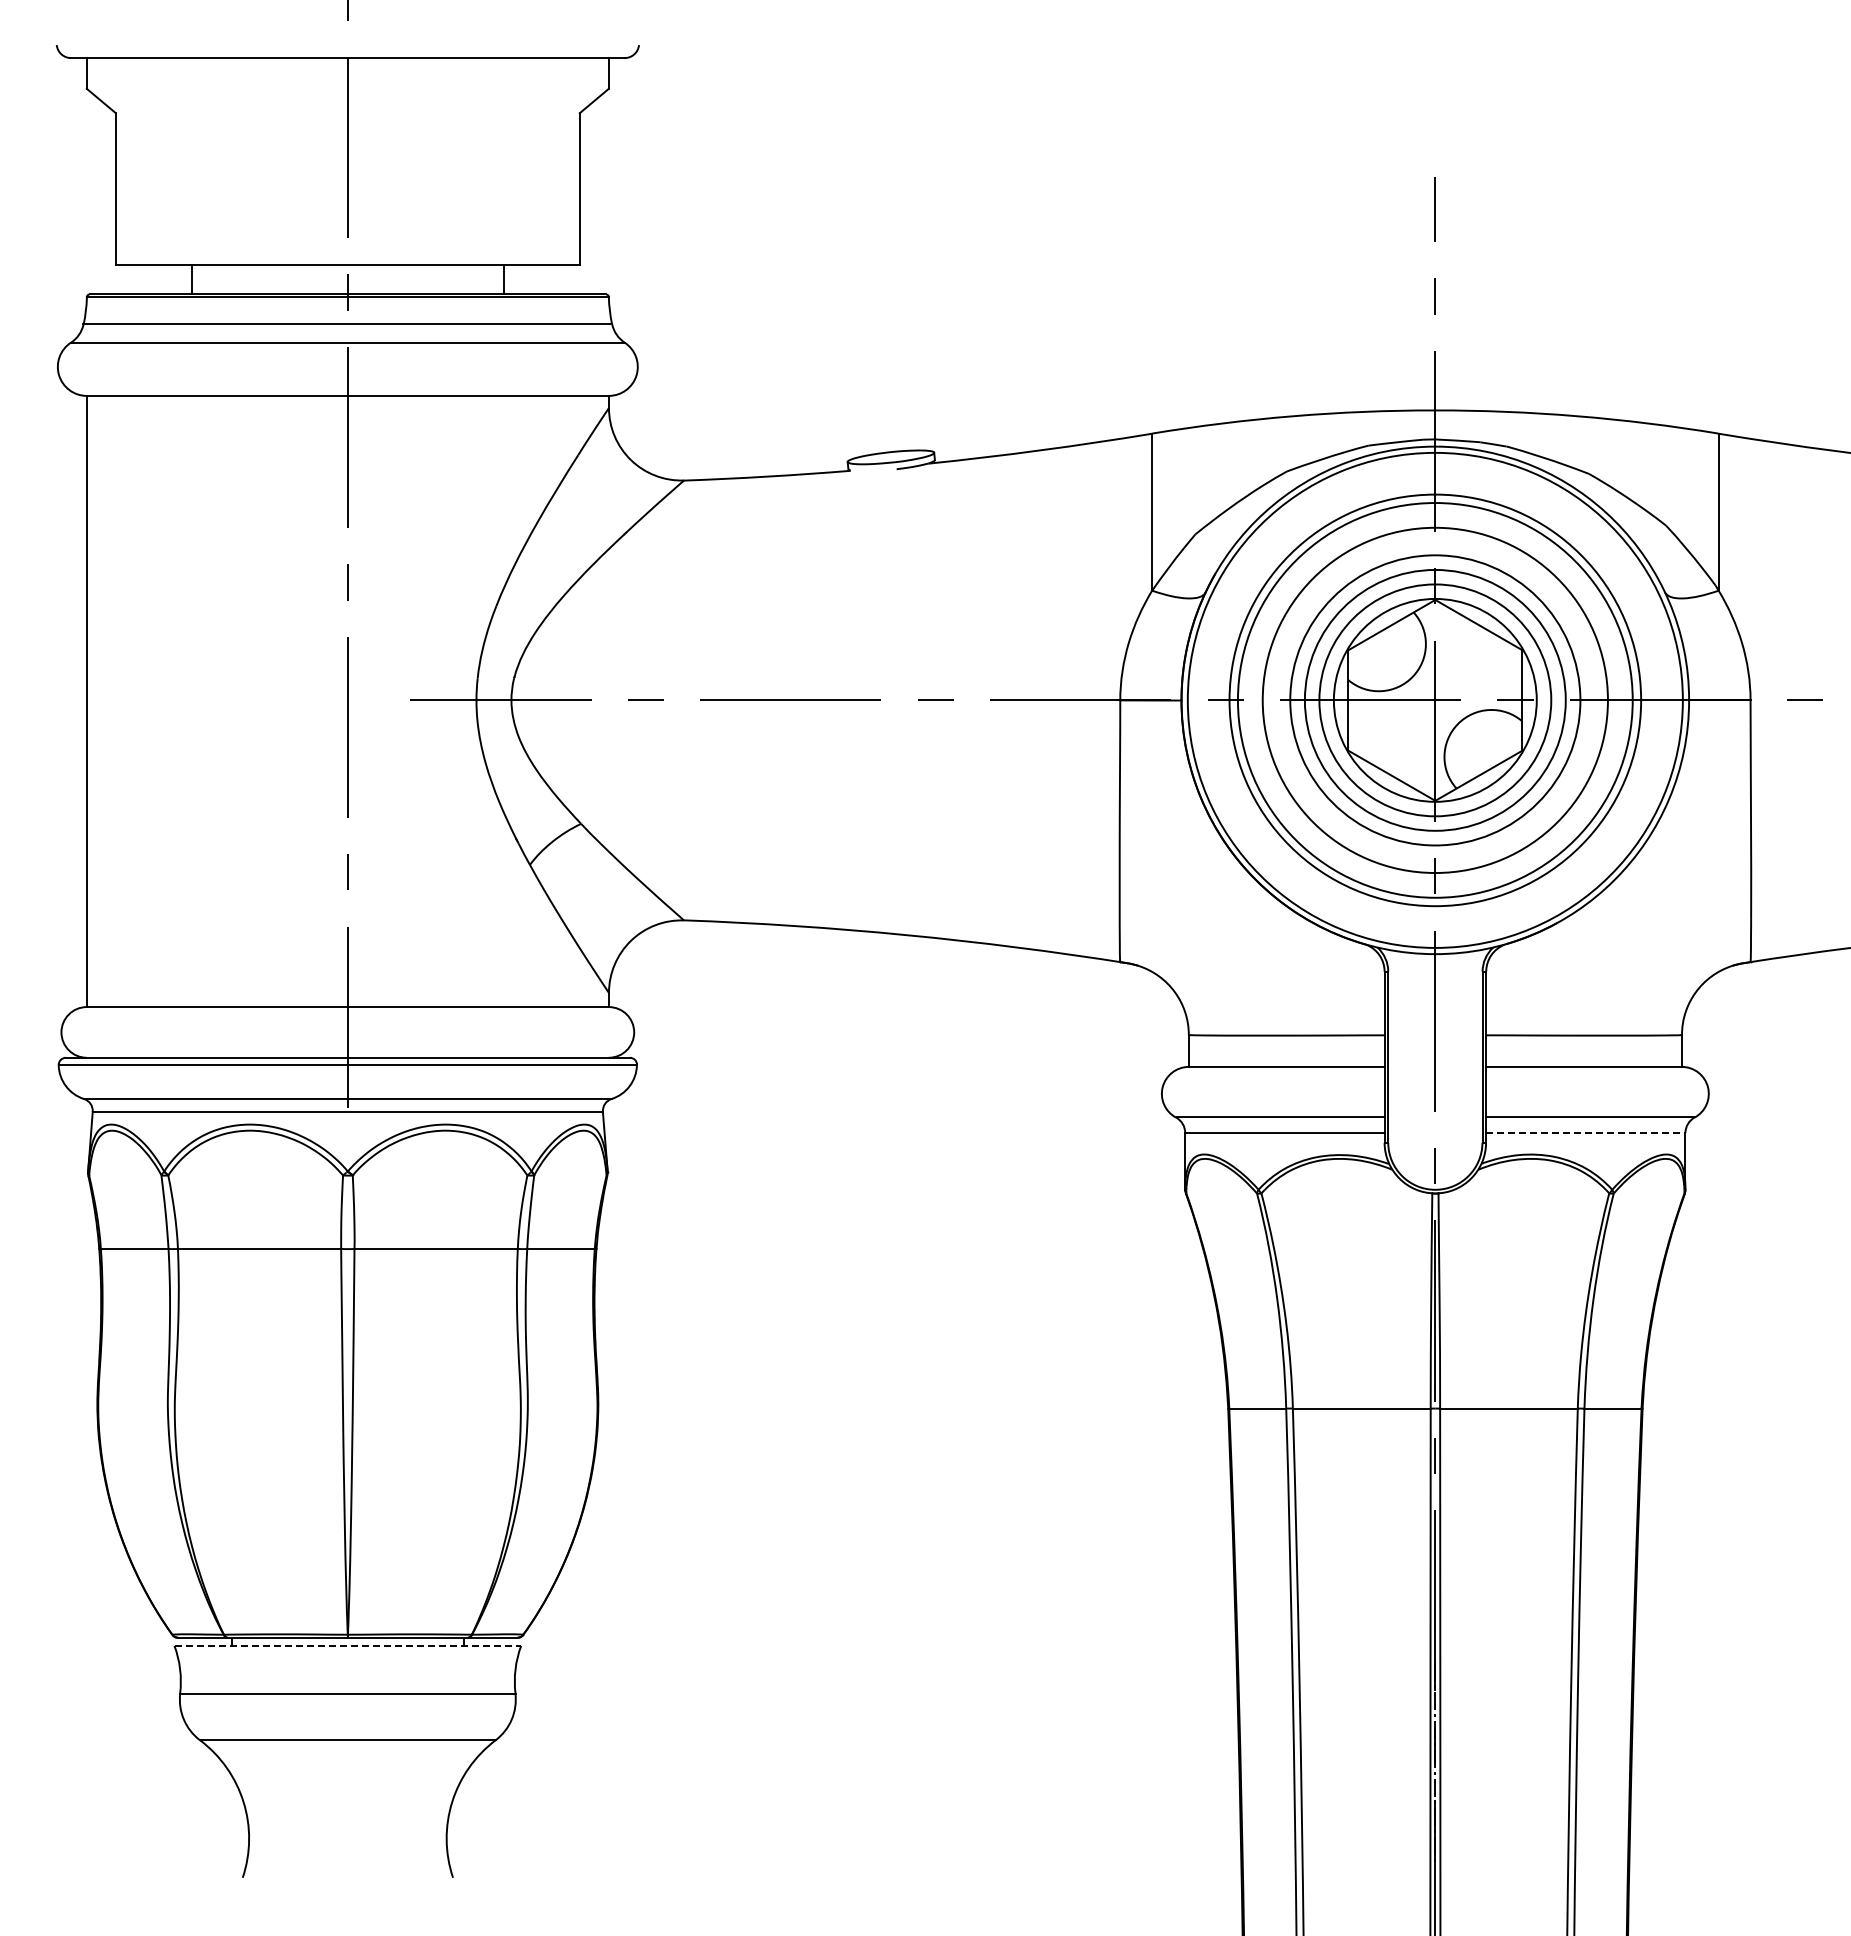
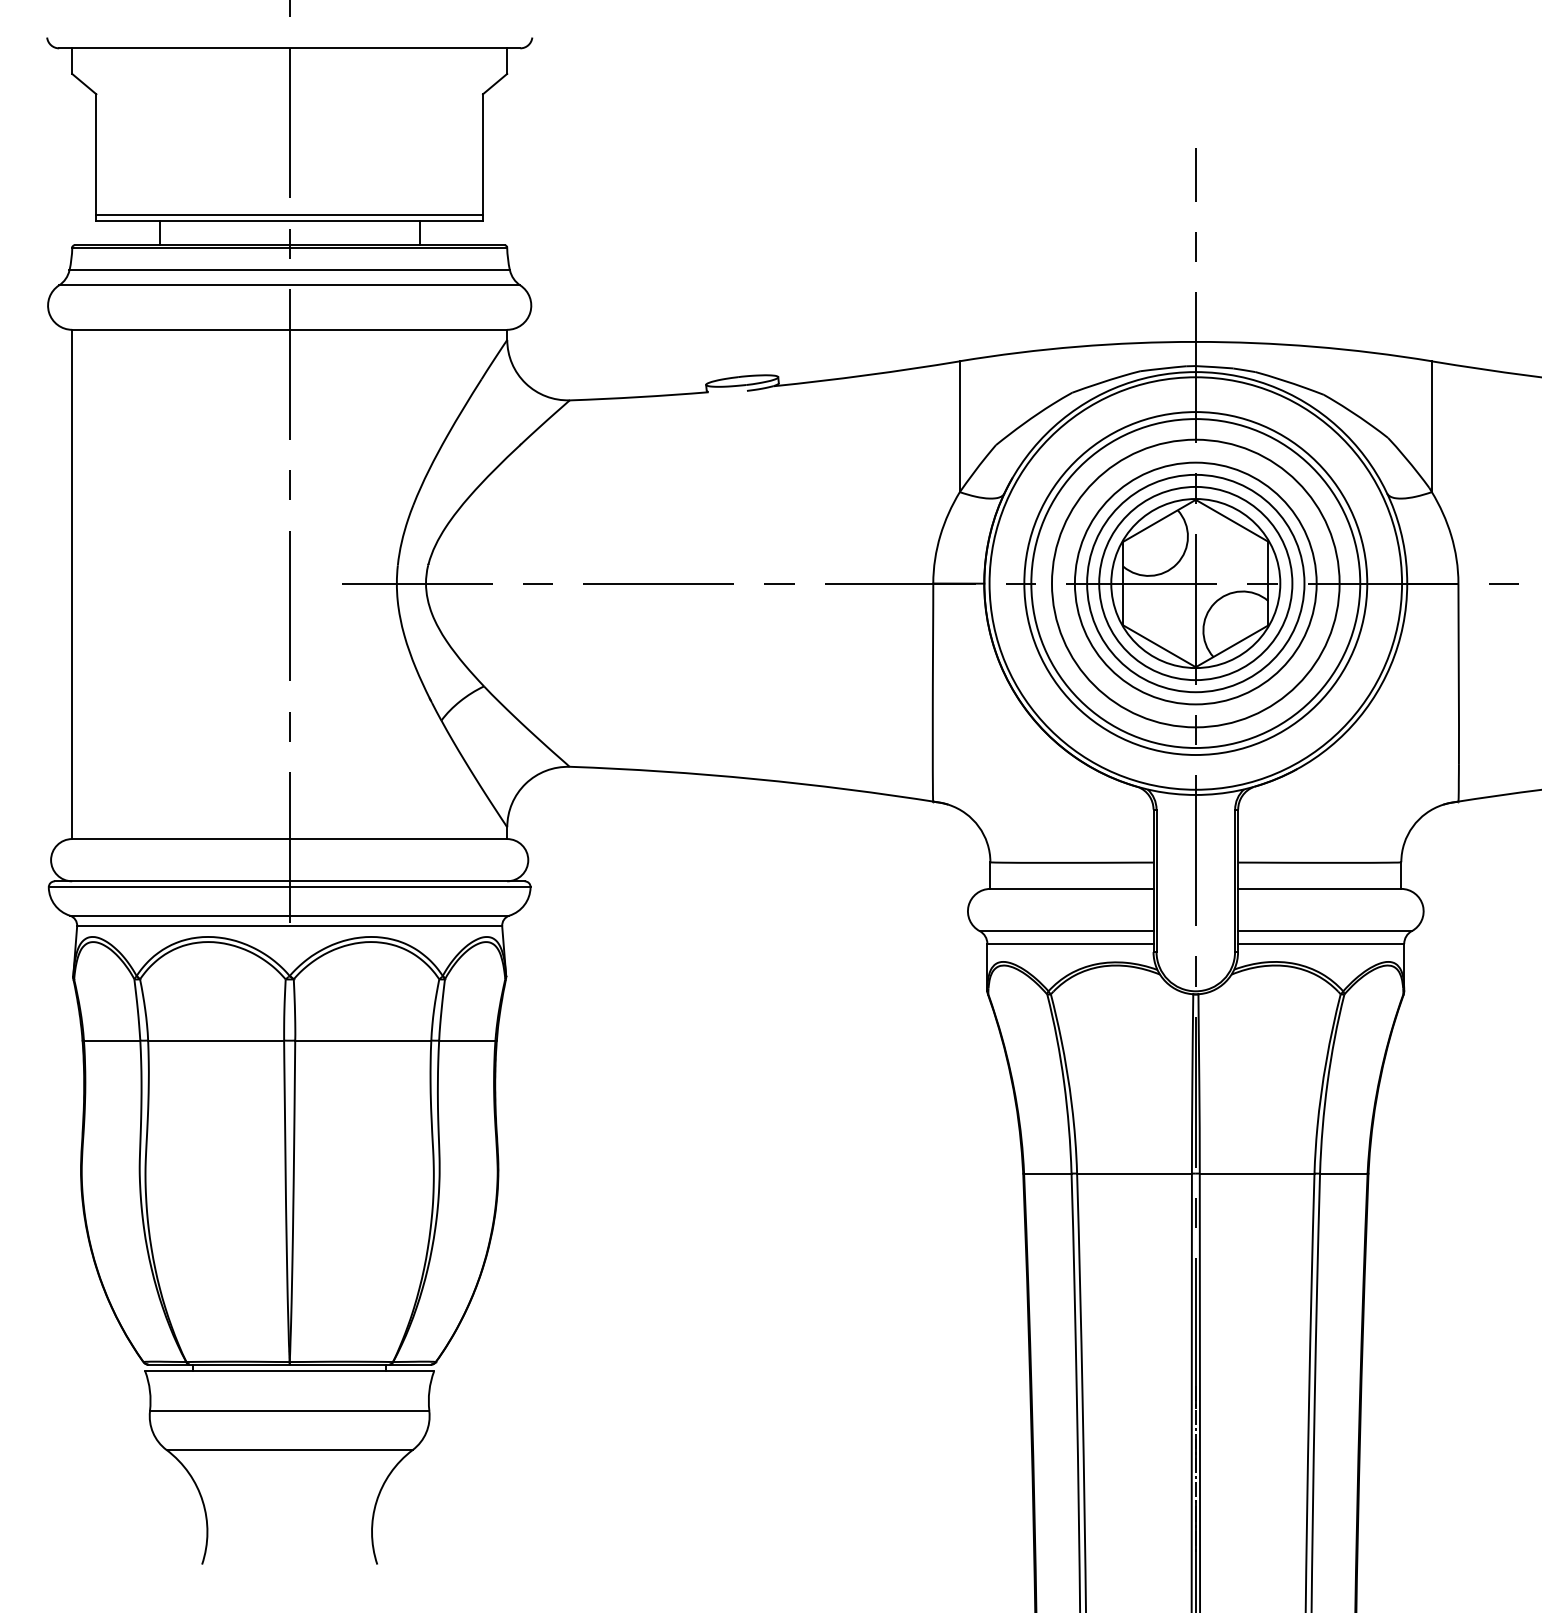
line: (347, 258) -> (289, 215), added
line: (1585, 1132) -> (1320, 943), dashed -> solid
line: (348, 1645) -> (290, 1370), dashed -> solid

